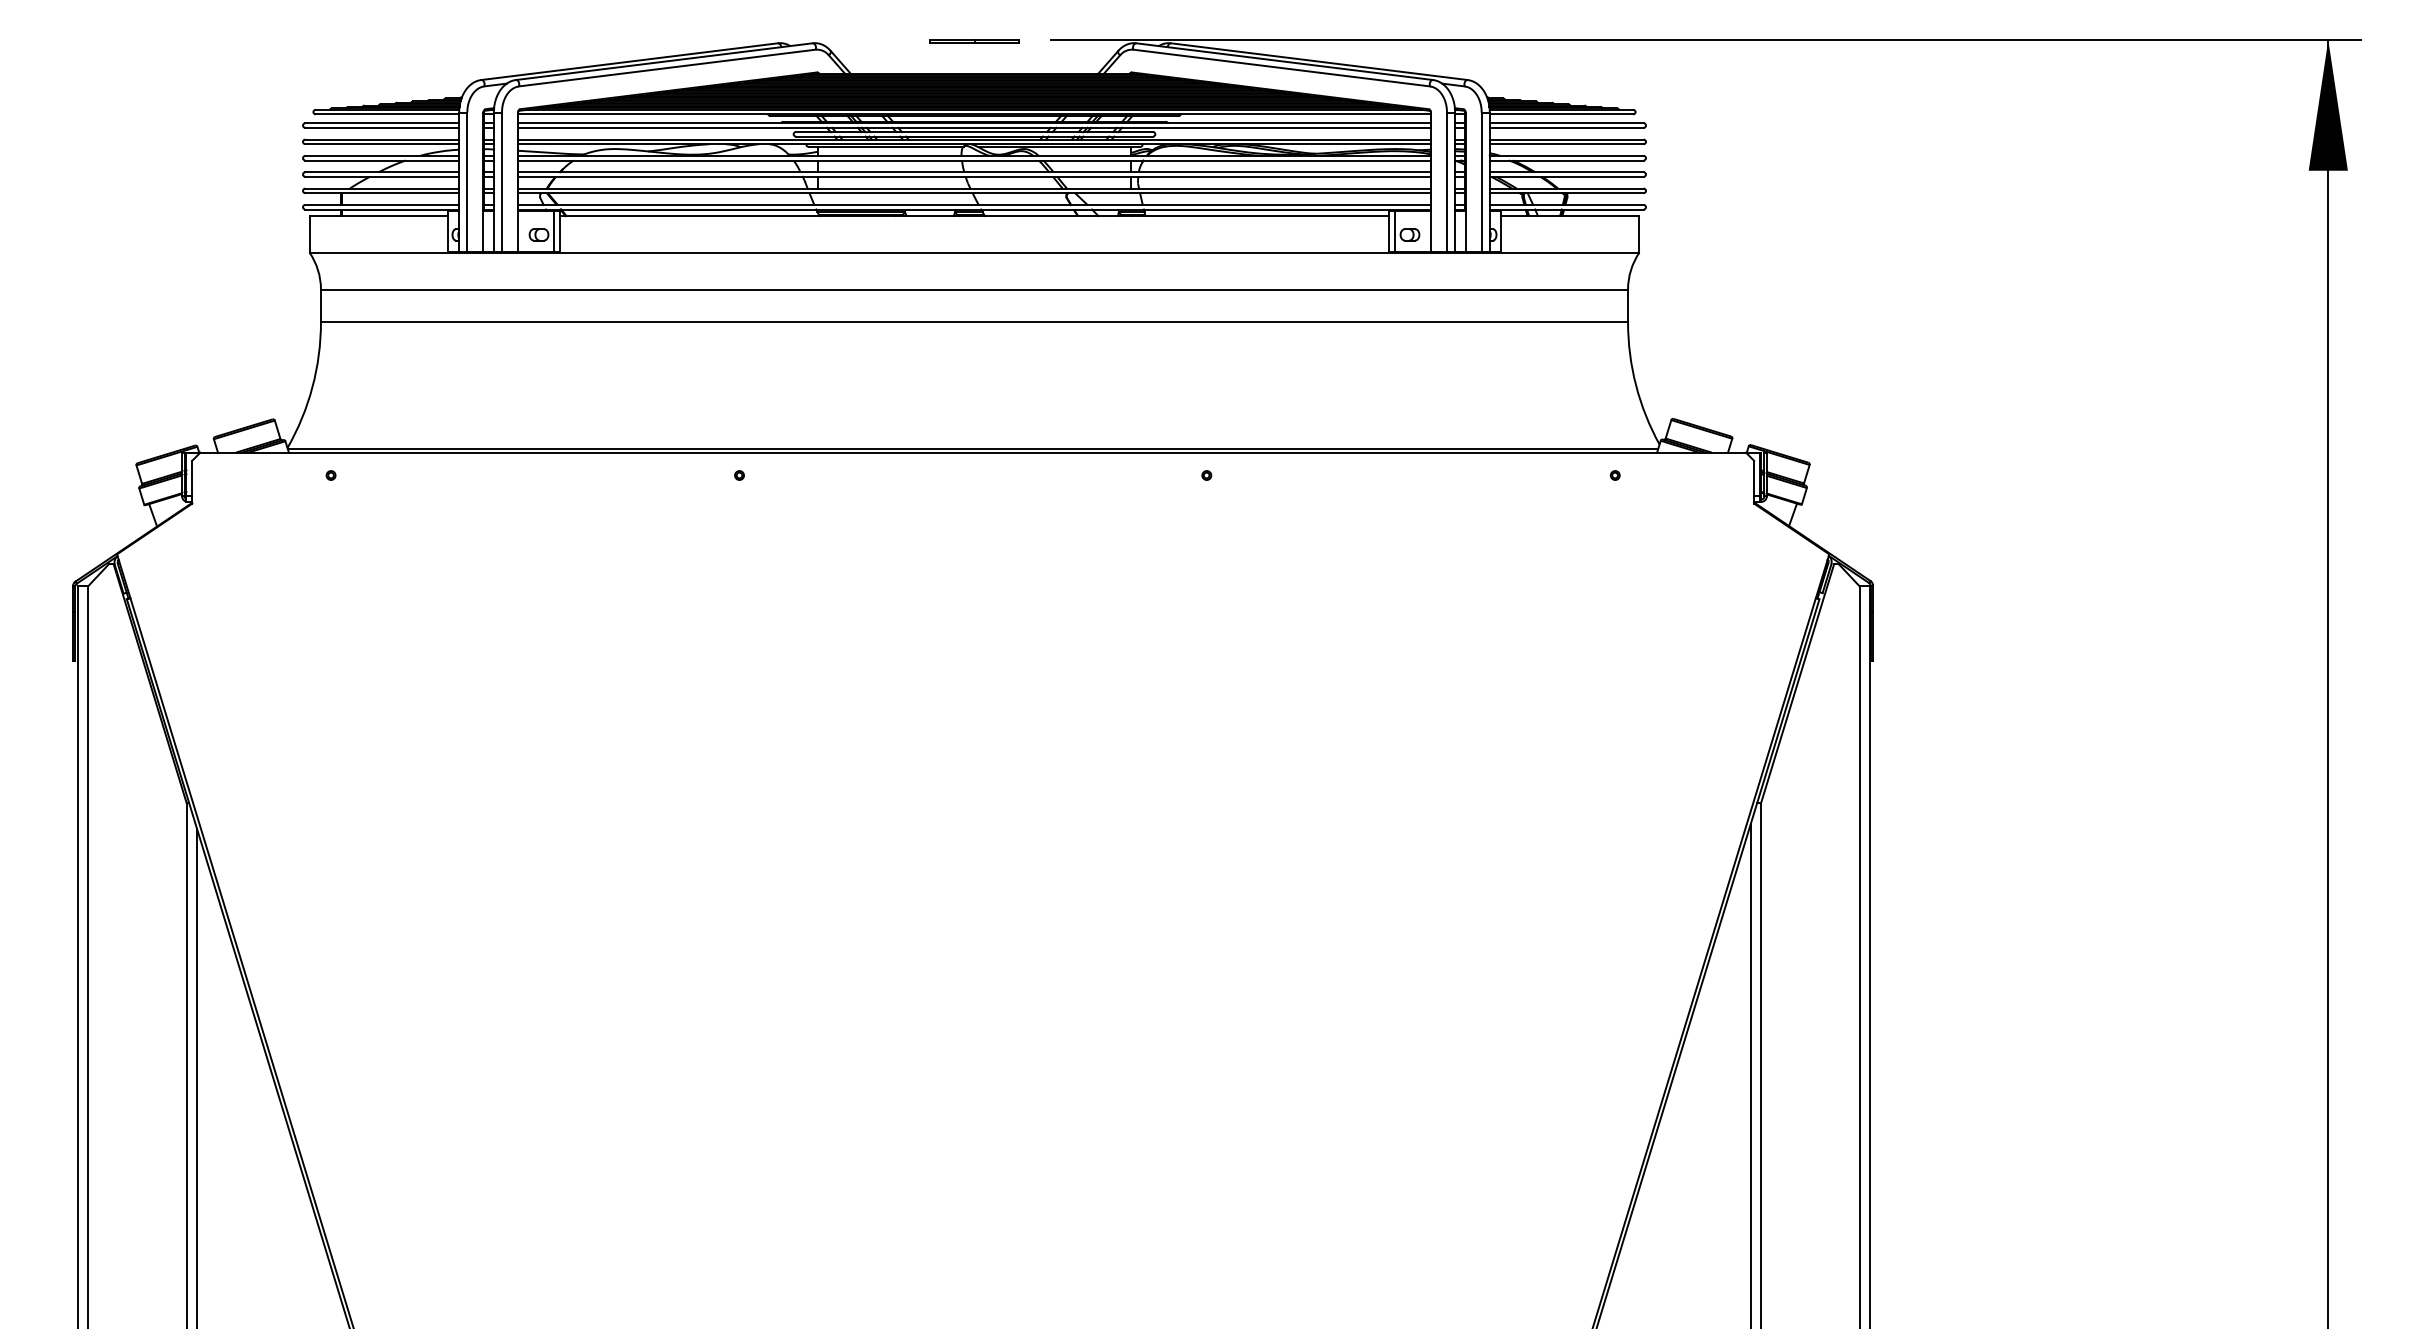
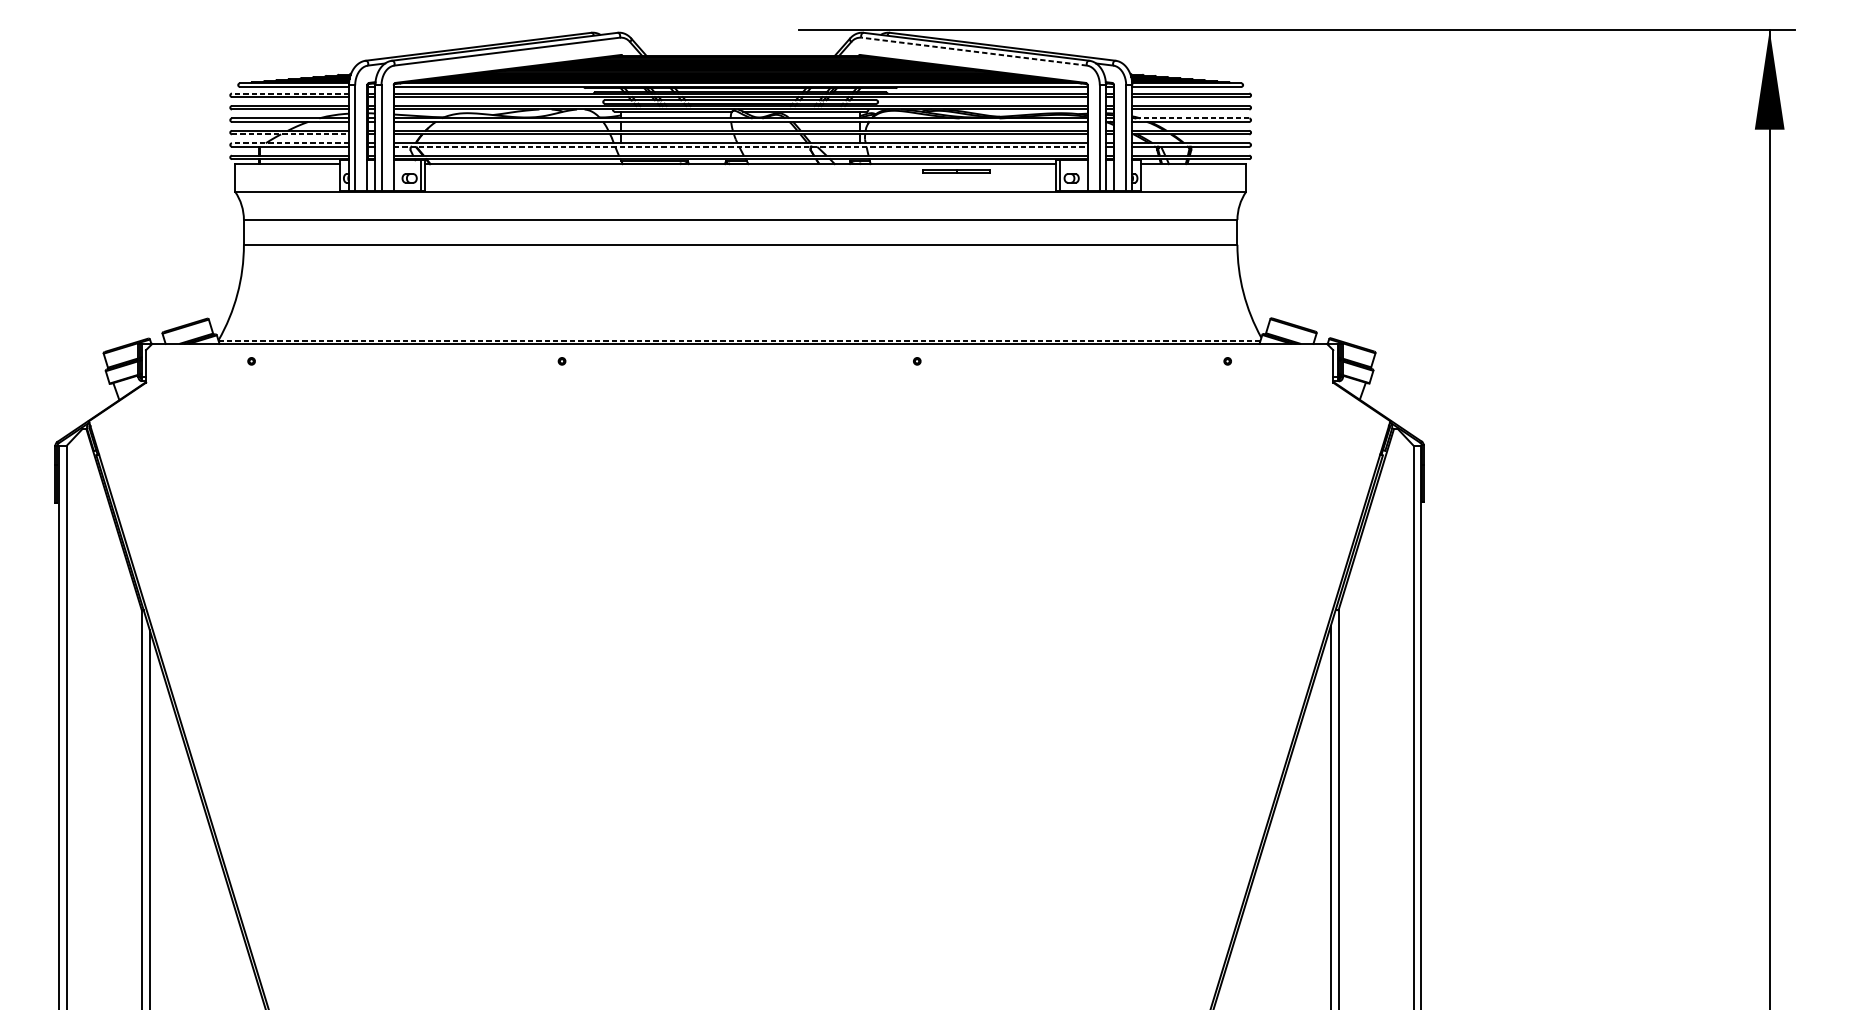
line: (974, 41) -> (956, 171), moved
line: (1281, 68) -> (974, 51), solid -> dashed
line: (382, 123) -> (290, 93), solid -> dashed
line: (1566, 155) -> (1190, 118), solid -> dashed
line: (382, 176) -> (290, 134), solid -> dashed
line: (382, 188) -> (290, 143), solid -> dashed
line: (975, 193) -> (741, 146), solid -> dashed
line: (973, 448) -> (739, 340), solid -> dashed

